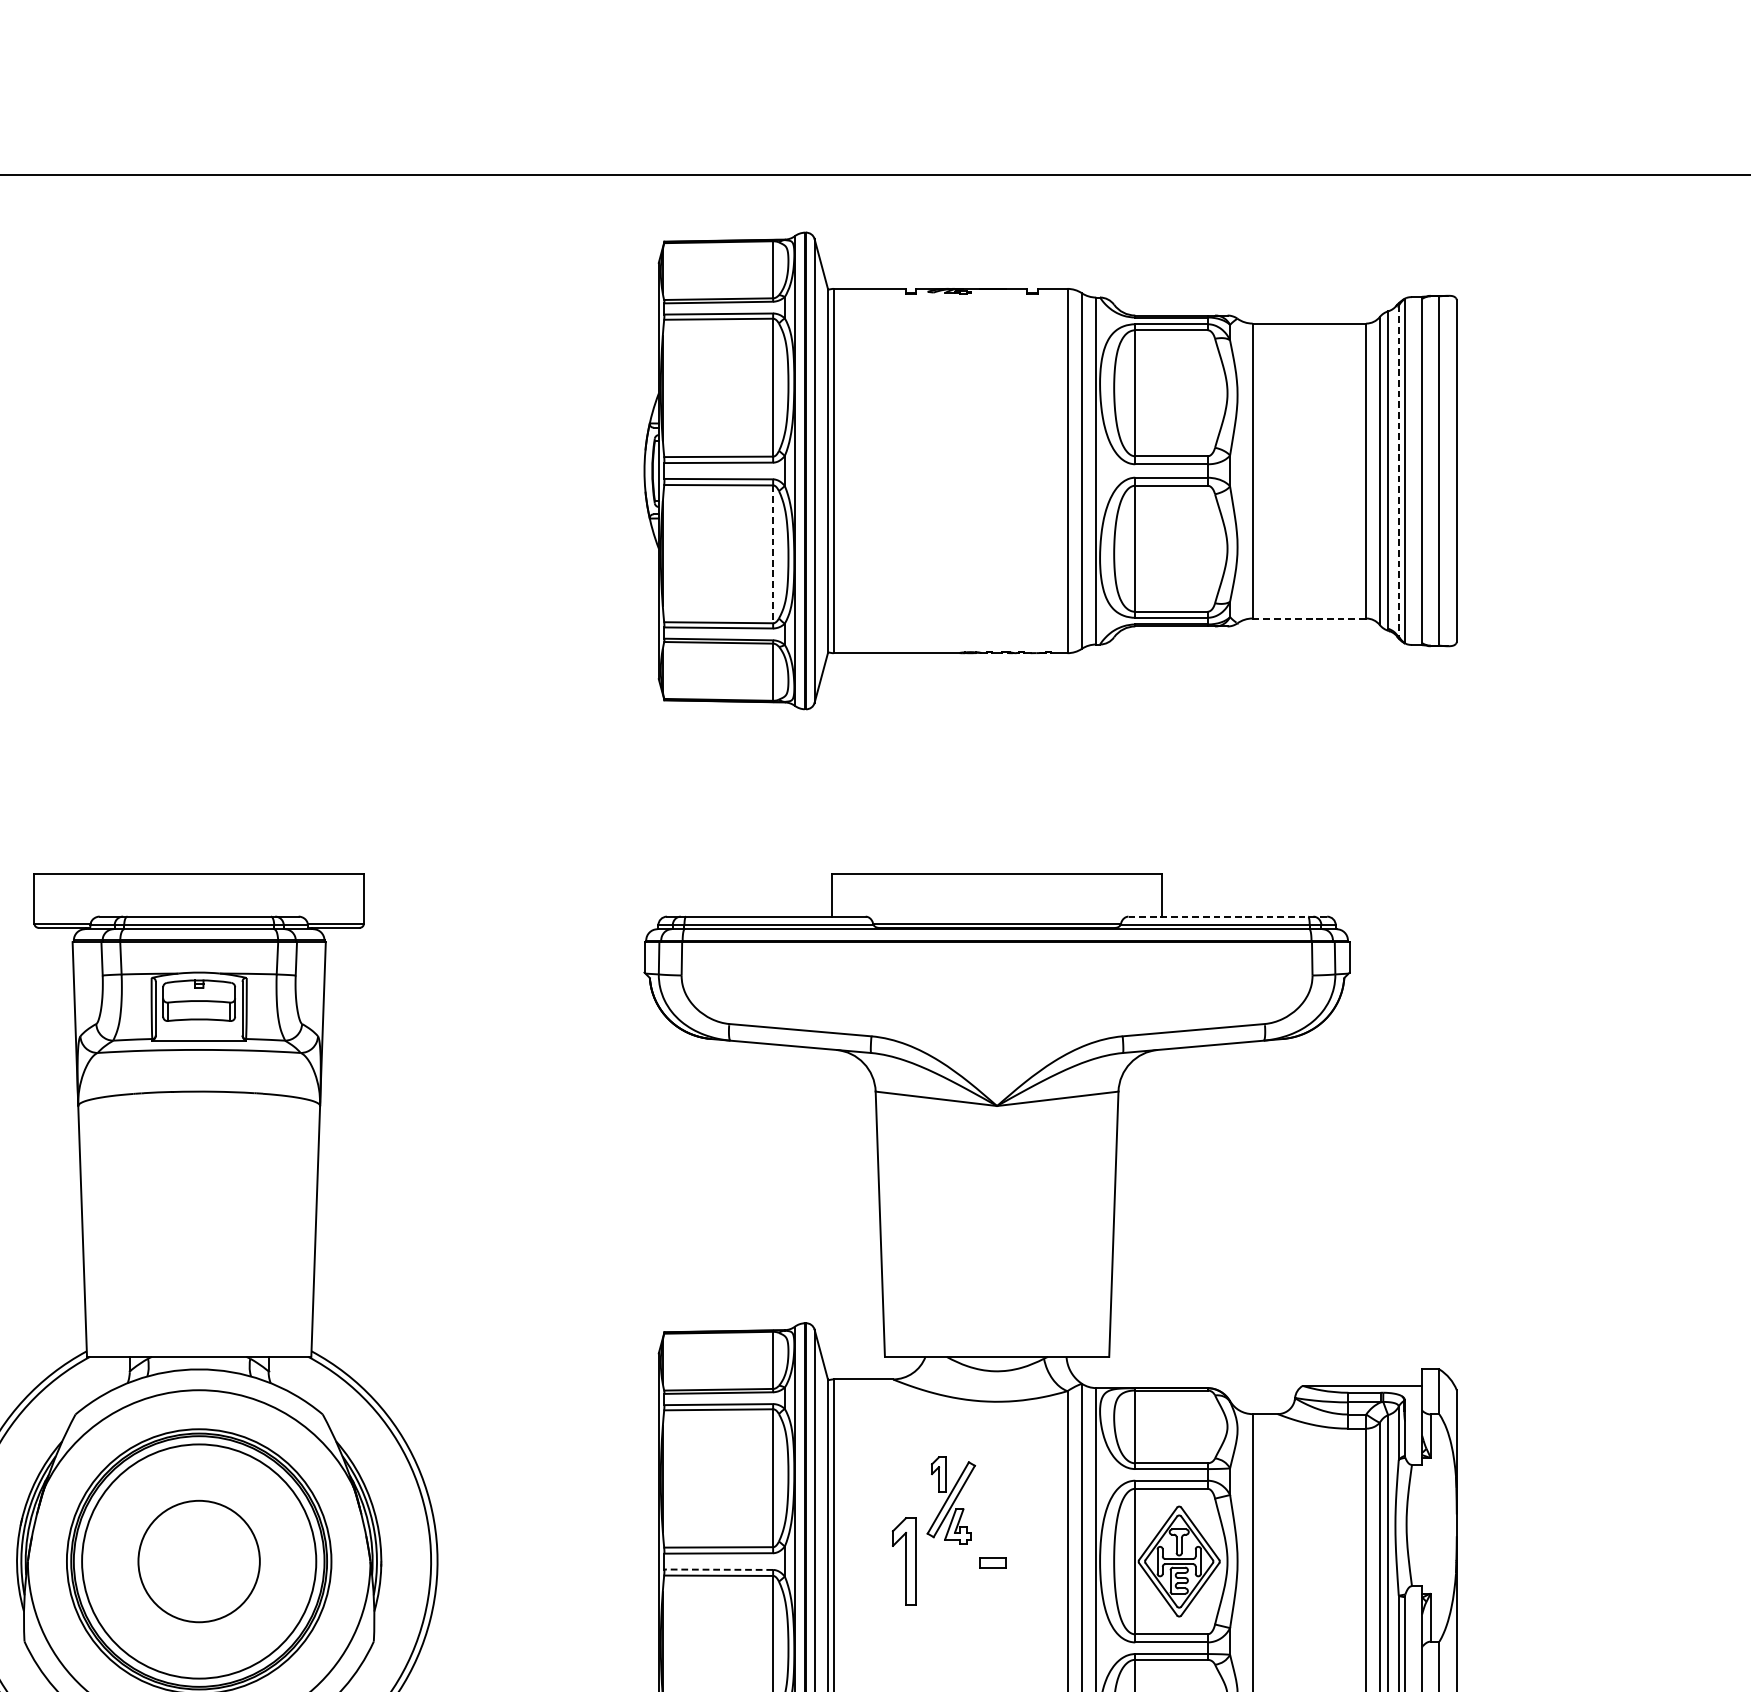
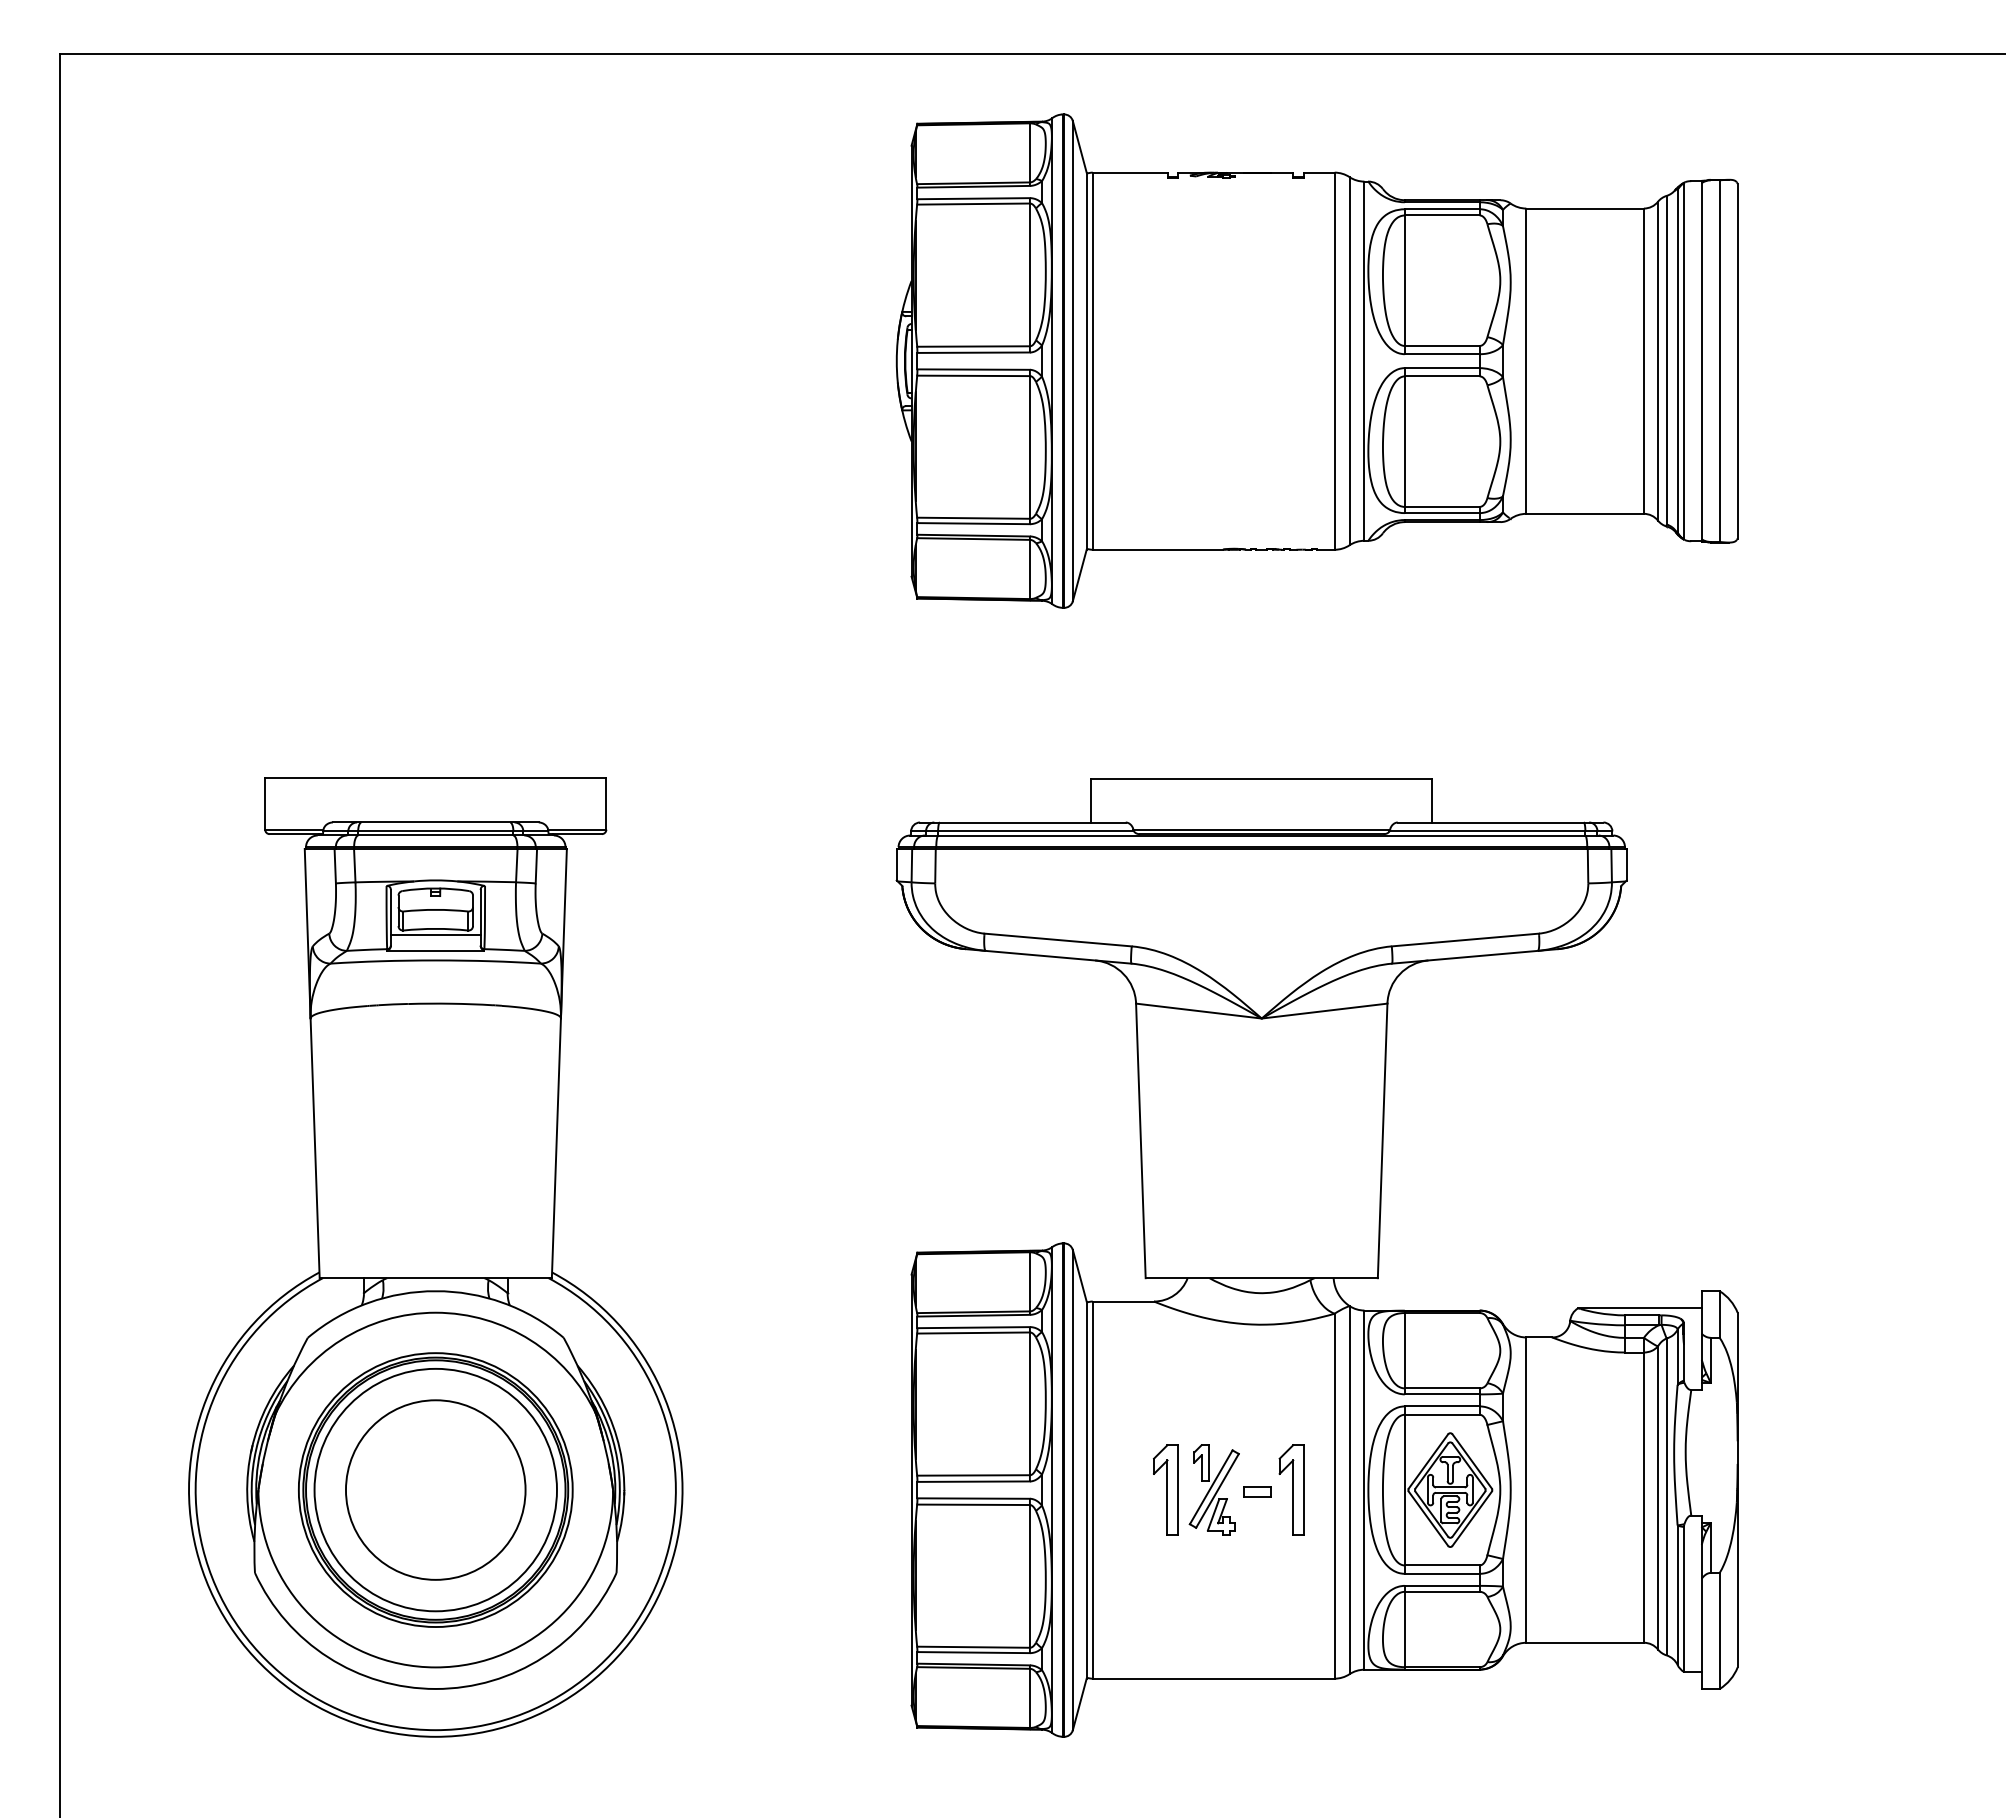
line: (1398, 471) -> (1677, 361), dashed -> solid
line: (772, 554) -> (1029, 447), dashed -> solid
line: (1309, 618) -> (1585, 513), dashed -> solid
line: (1227, 916) -> (1500, 822), dashed -> solid
line: (198, 1025) -> (435, 935), added
part: (950, 1500) -> (1213, 1489), moved
circle: (198, 1560) -> (435, 1489), size x1.43
part: (1025, 1560) -> (1291, 1489), added
line: (718, 1569) -> (973, 1498), dashed -> solid

